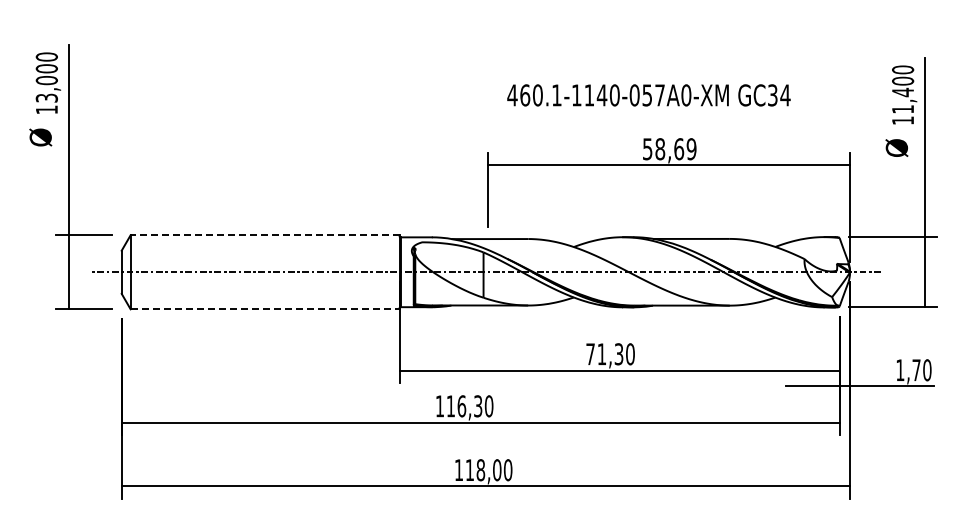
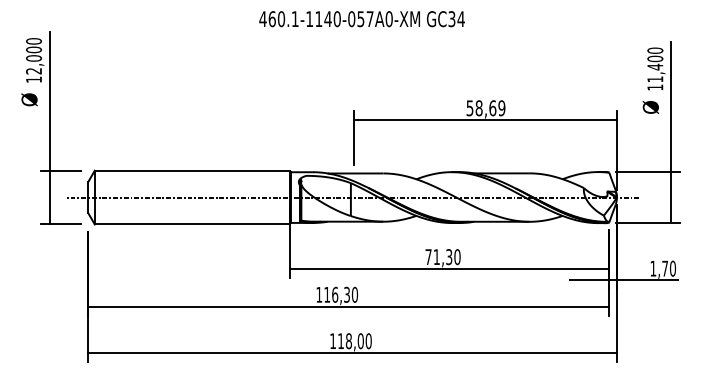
text: (648, 95) -> (361, 19), moved
text: (46, 97) -> (33, 70), 13,000 -> 12,000
line: (264, 235) -> (191, 170), dashed -> solid
line: (265, 309) -> (192, 224), dashed -> solid

